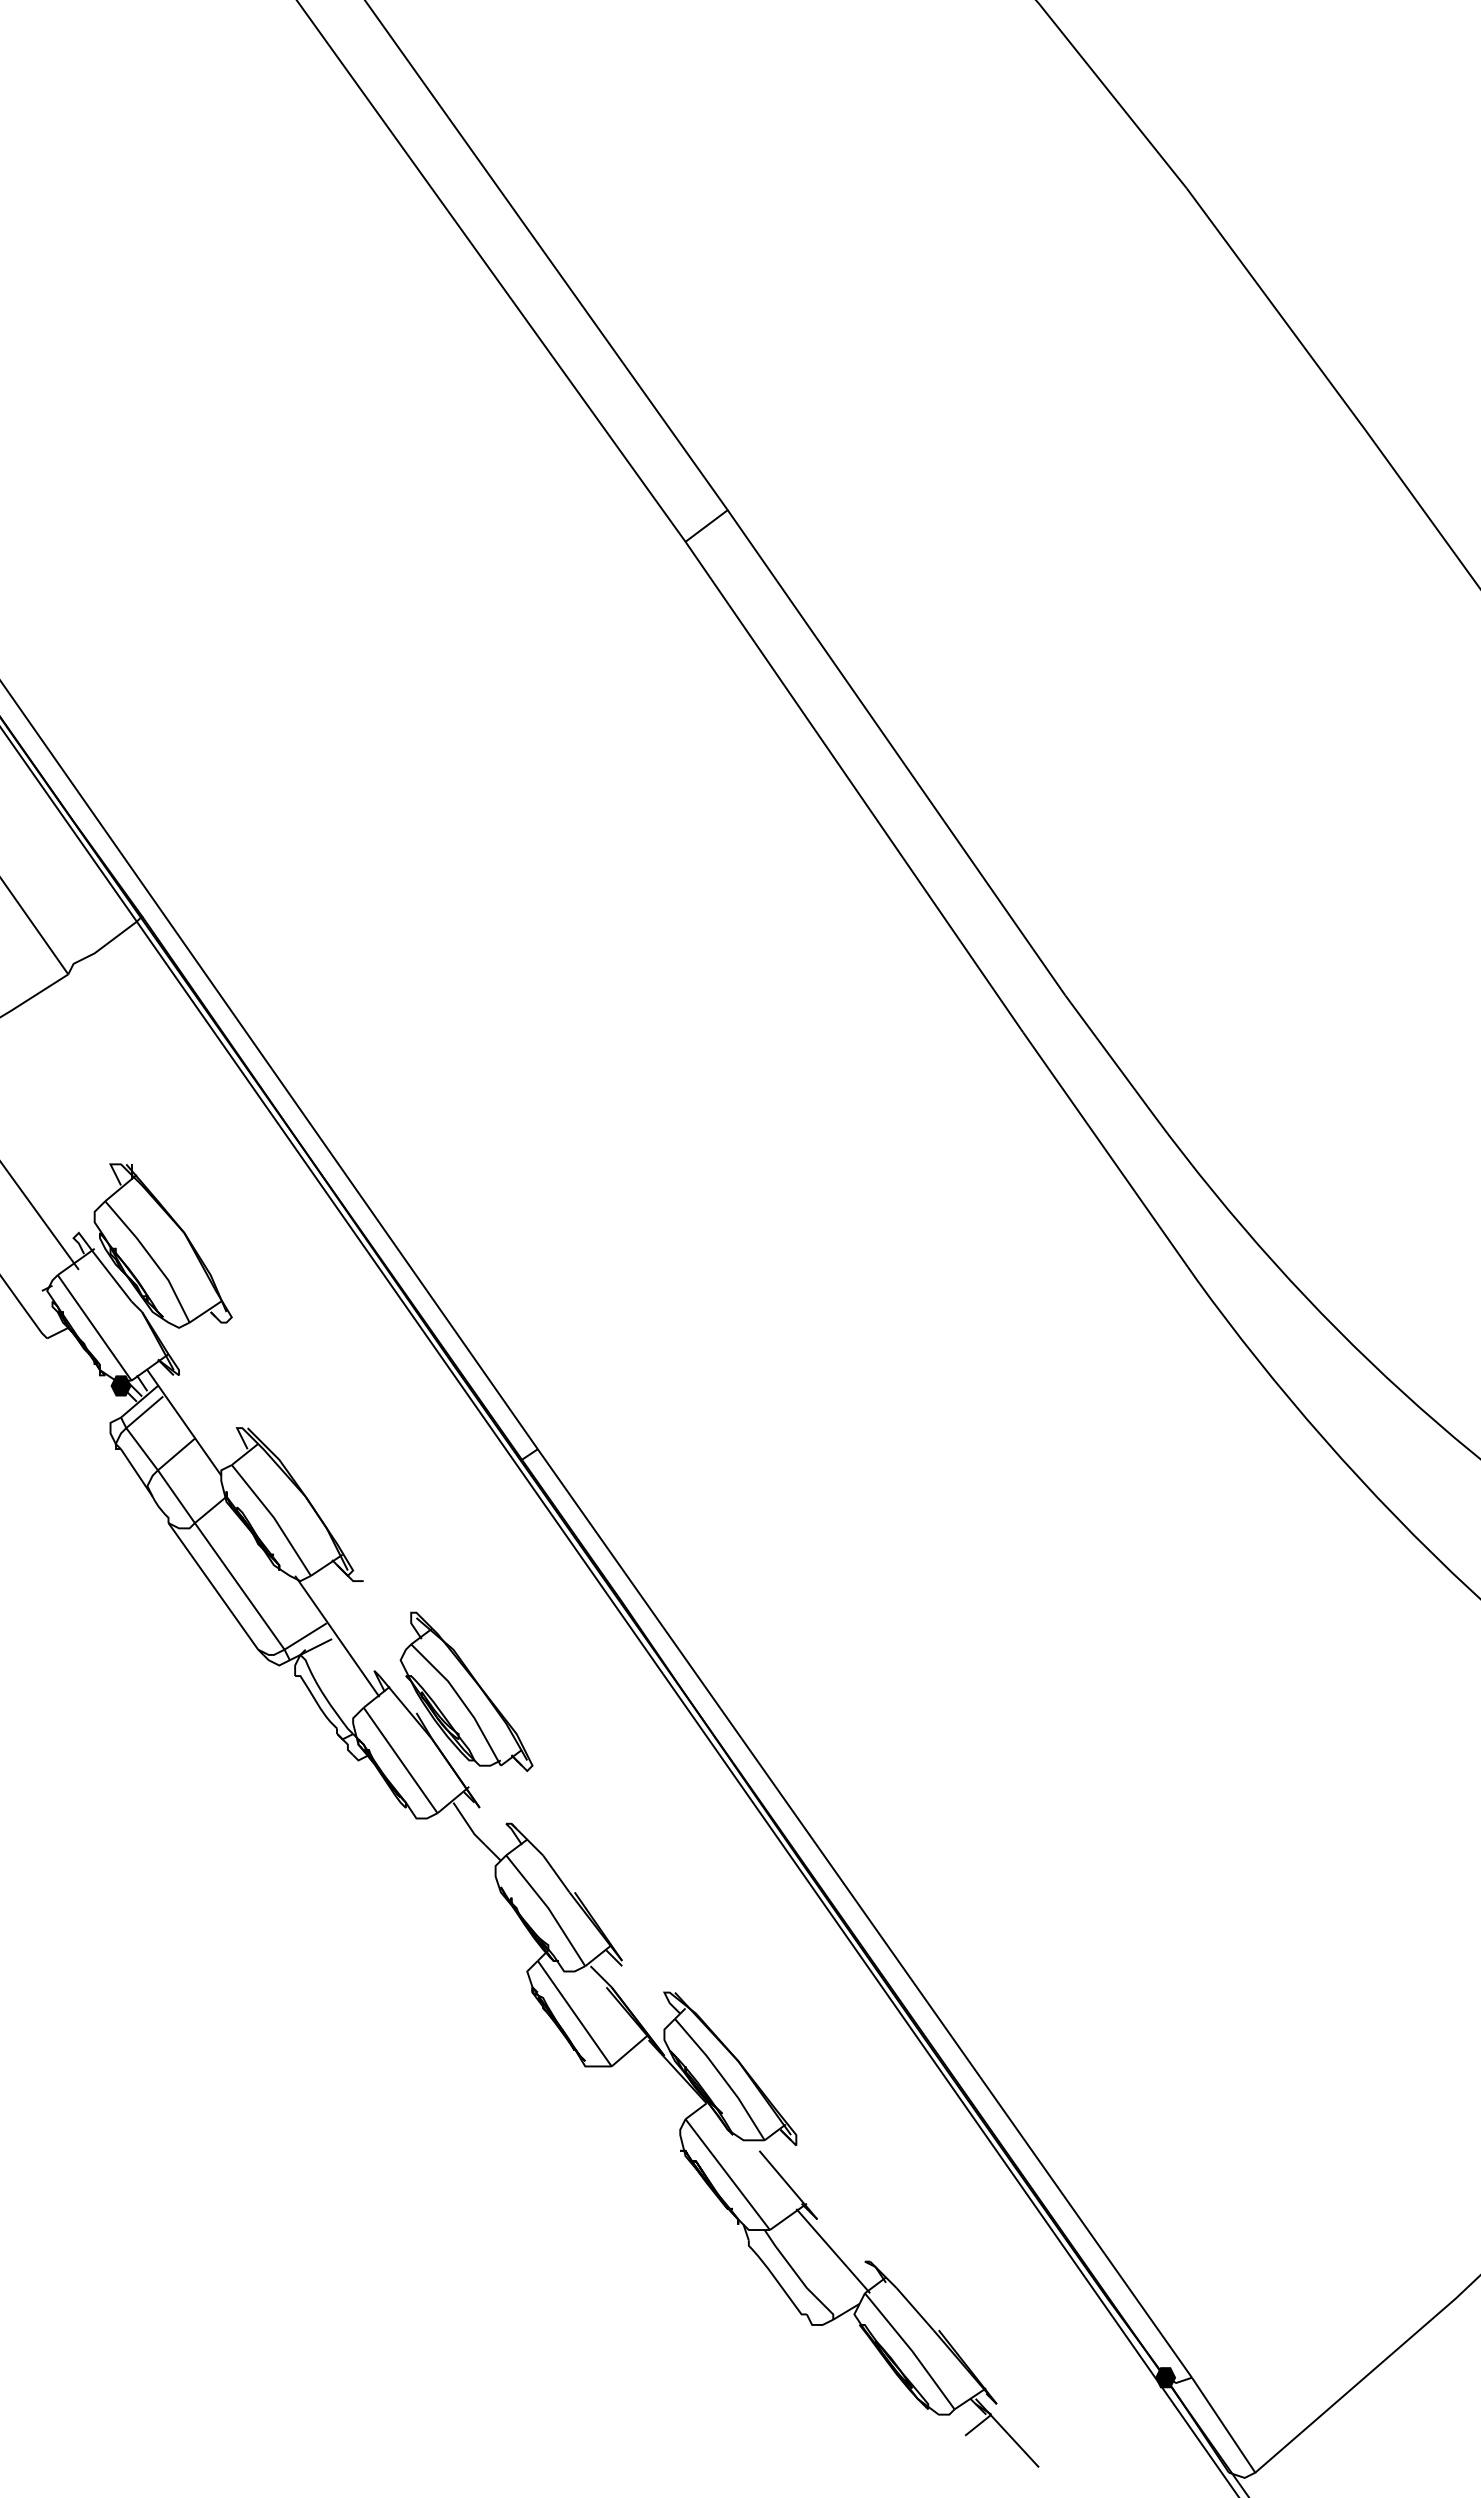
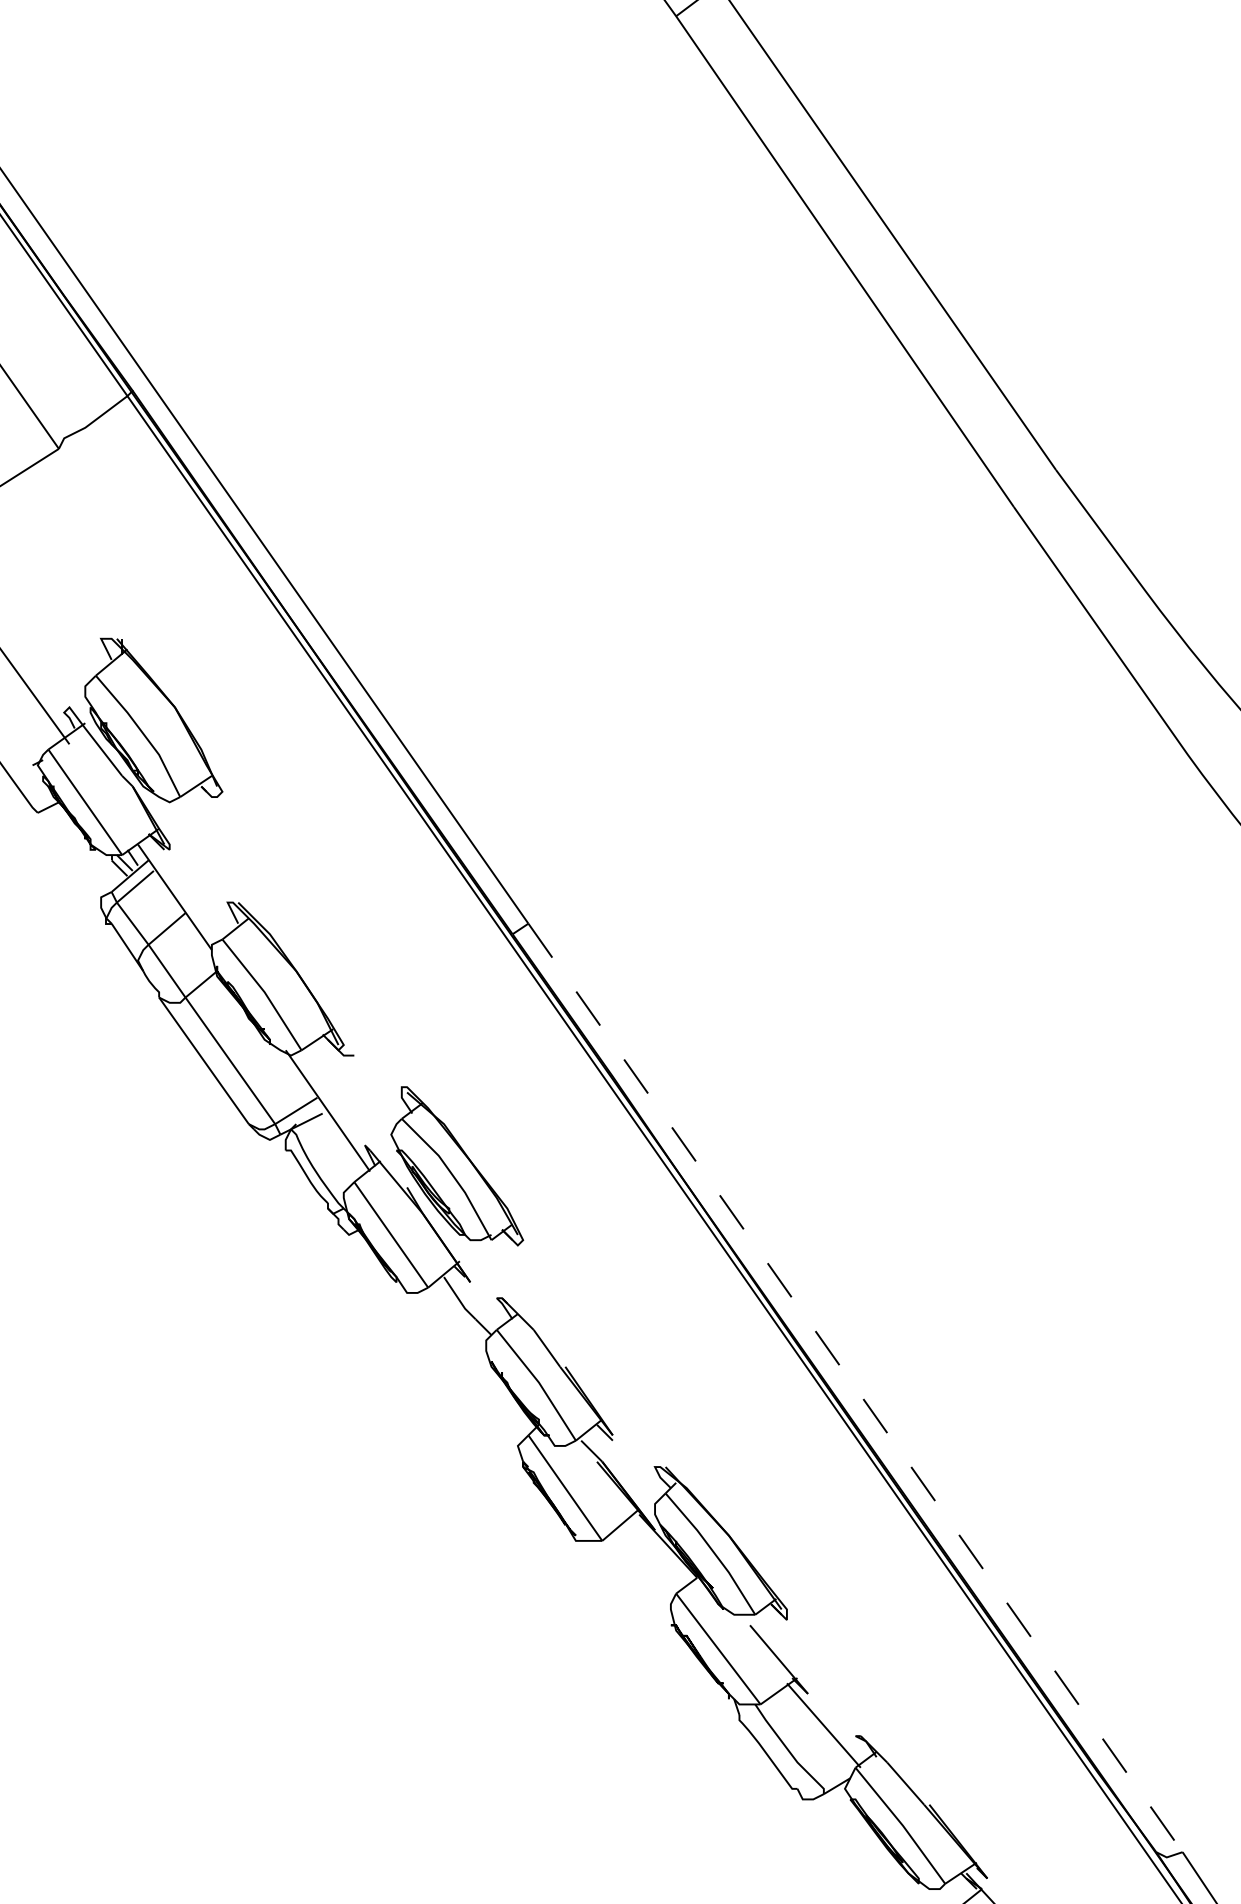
fill: (120, 1385) -> (111, 859), removed
line: (864, 1913) -> (855, 1387), solid -> dashed
fill: (1165, 2377) -> (1156, 1851), removed

